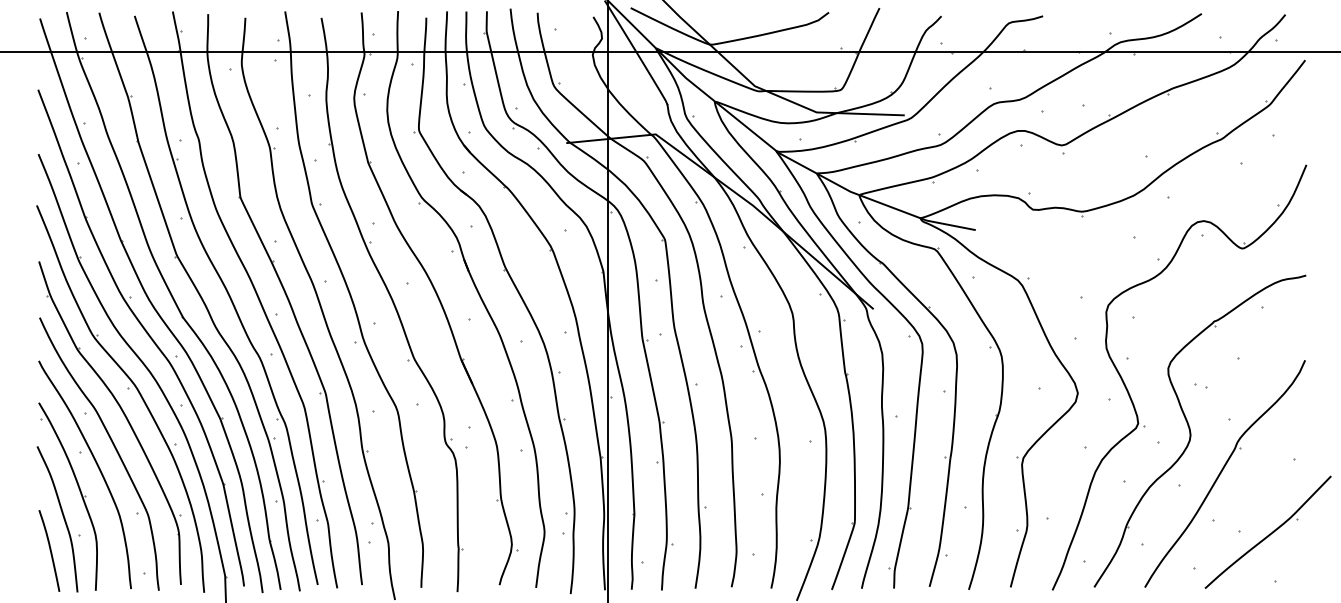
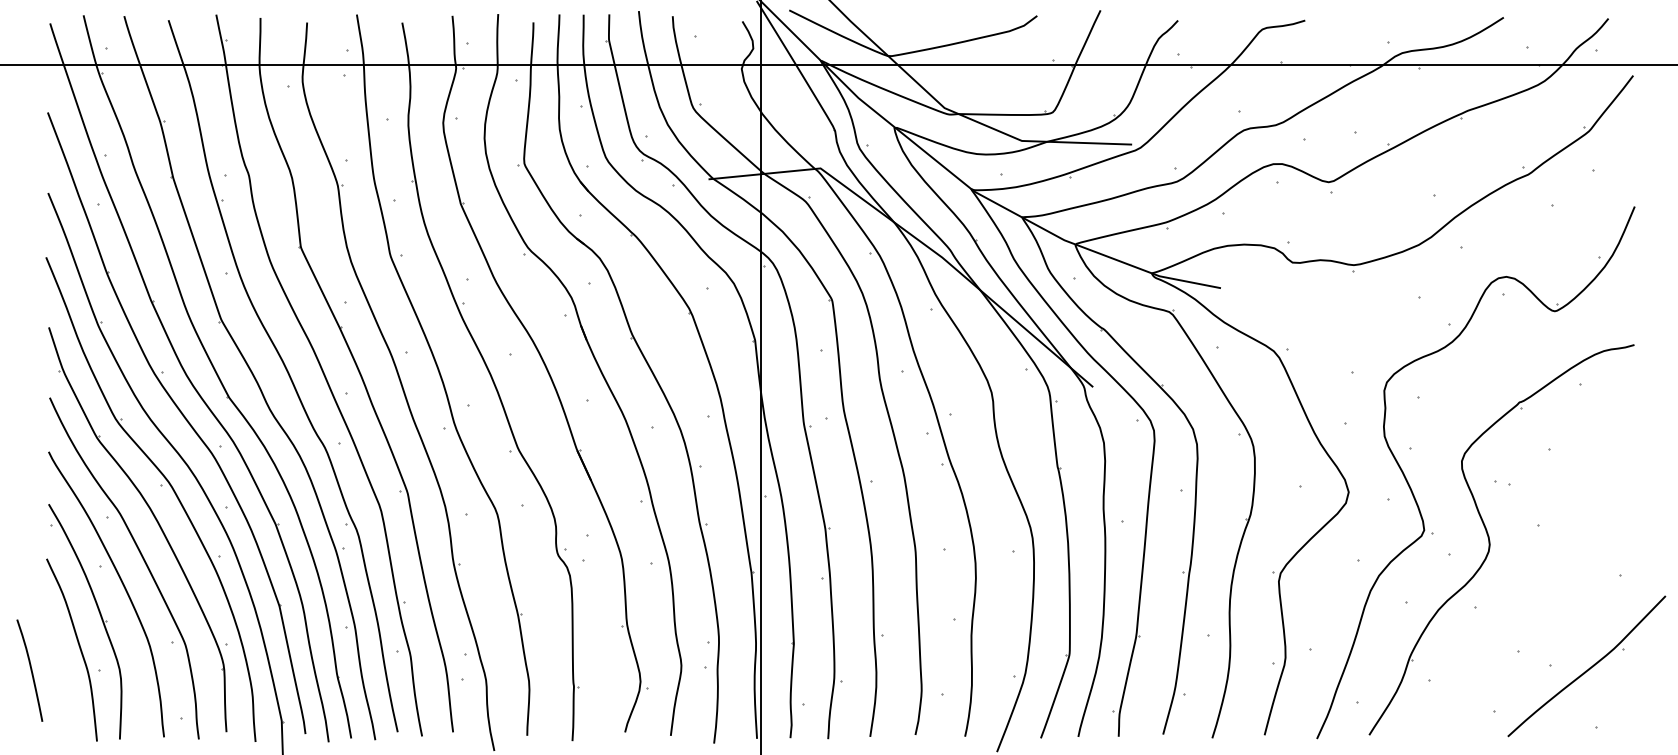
part: (1224, 473) -> (1532, 592), removed
curve: (49, 550) -> (30, 670), moved

